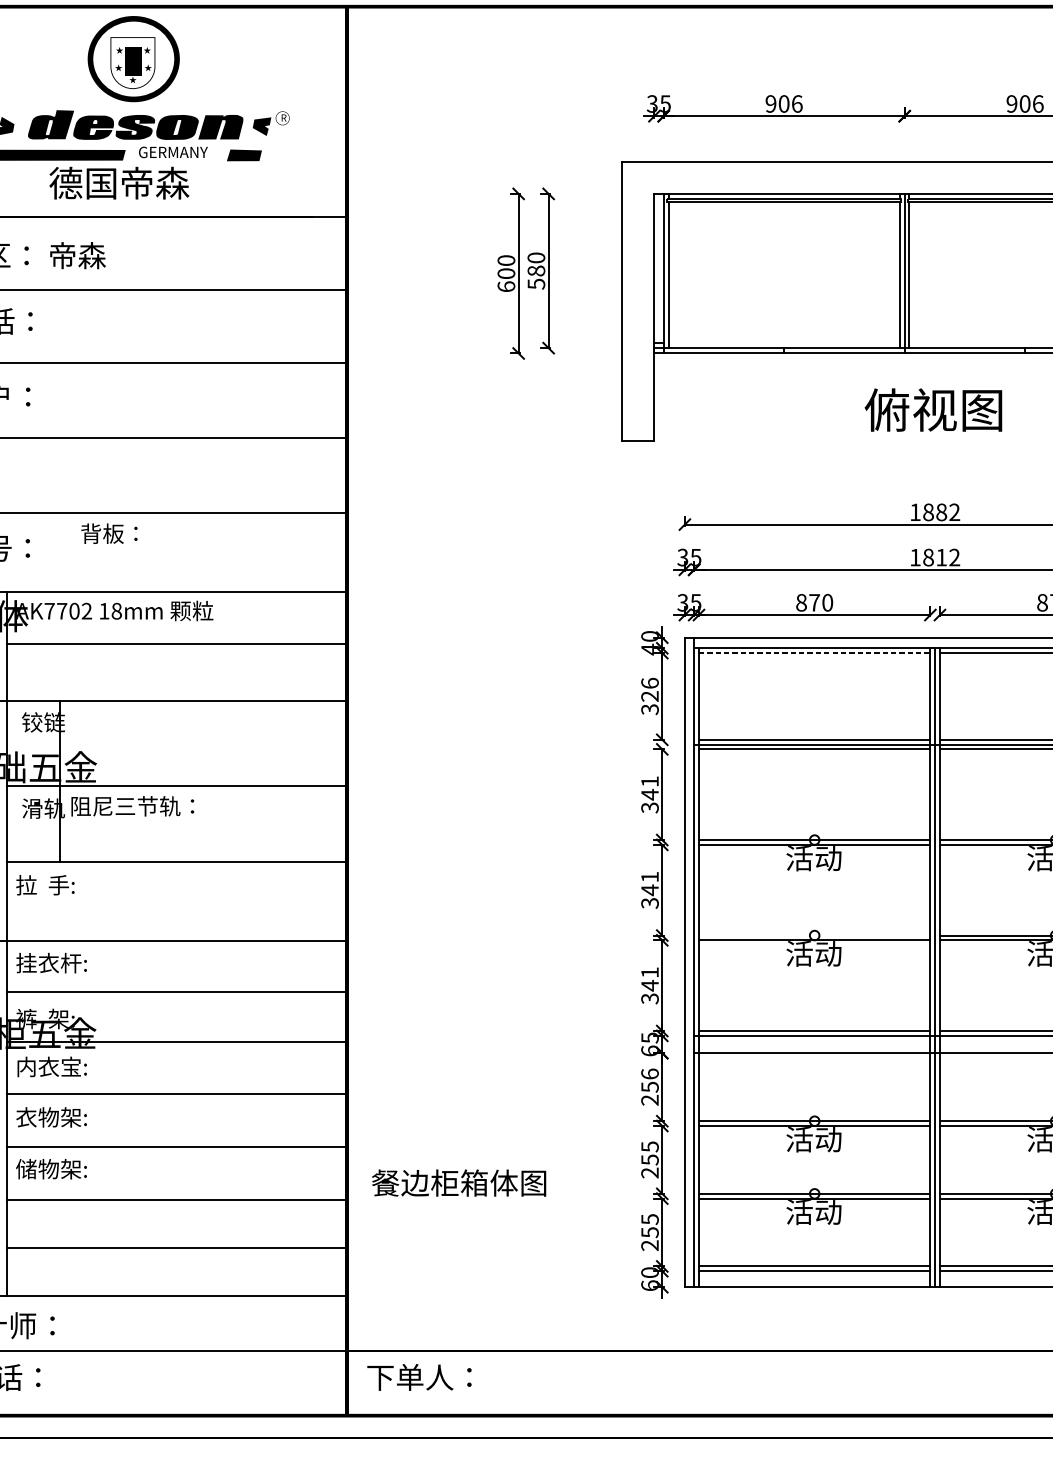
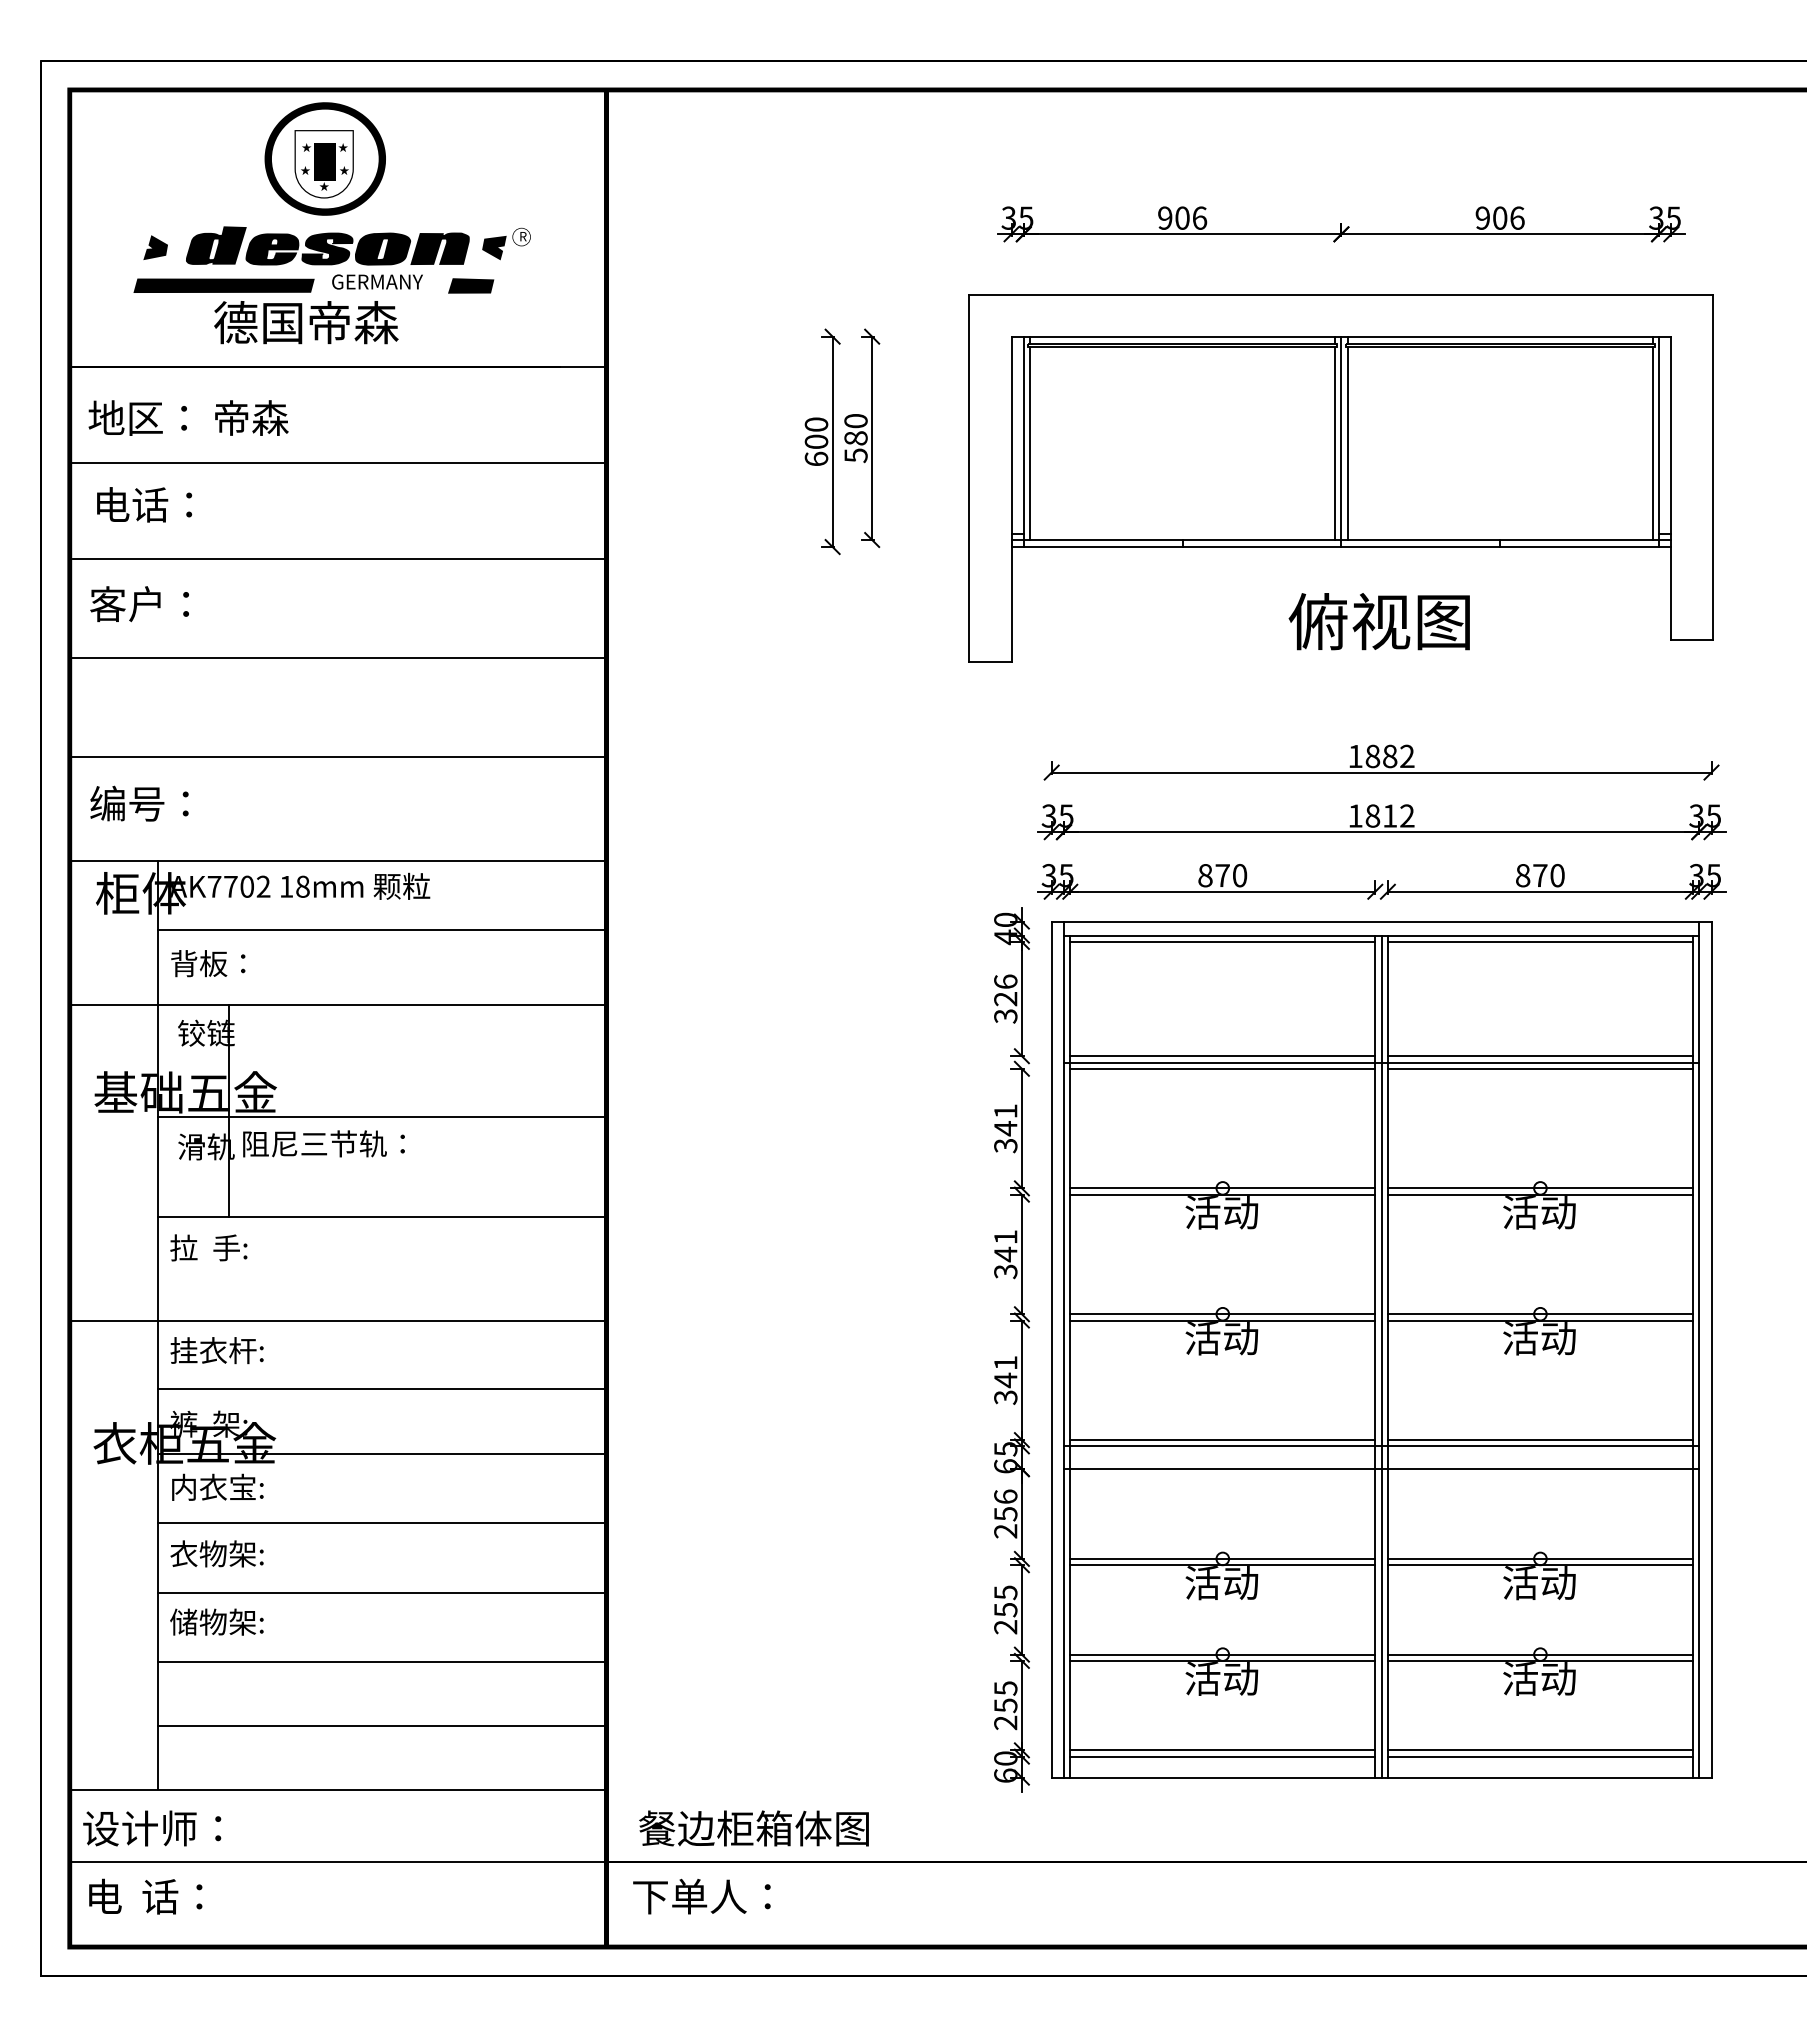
text: (109, 533) -> (208, 963), moved
line: (815, 652) -> (1223, 941), dashed -> solid
line: (814, 935) -> (1222, 1314), added
text: (458, 1183) -> (753, 1828), moved

